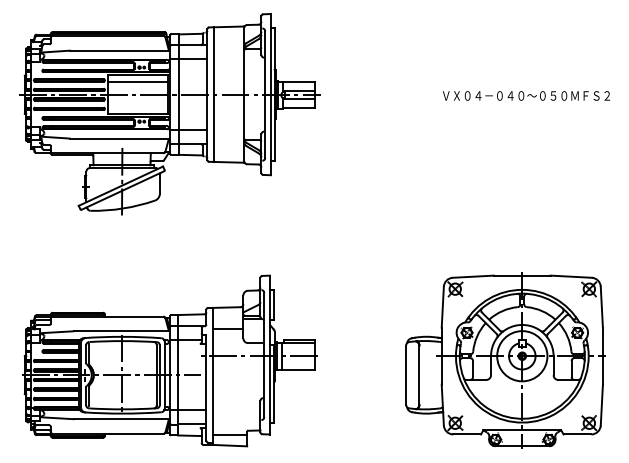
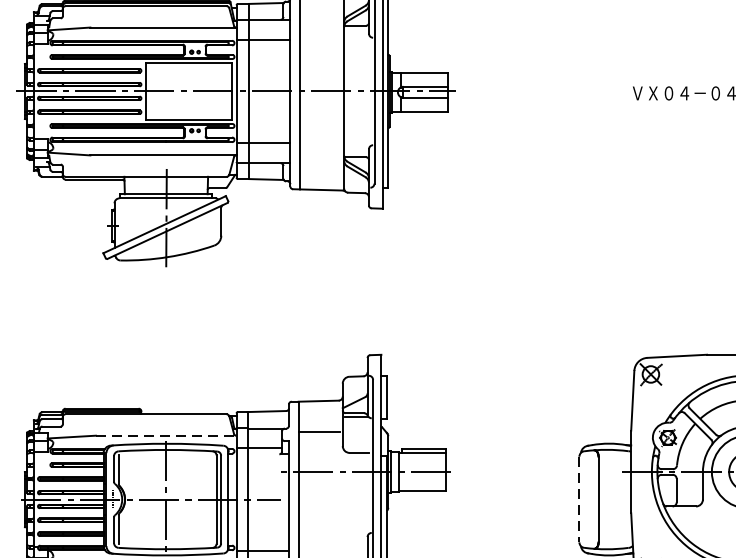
line: (137, 82) -> (188, 73), removed
line: (122, 331) -> (166, 436), solid -> dashed
line: (406, 375) -> (579, 499), solid -> dashed

